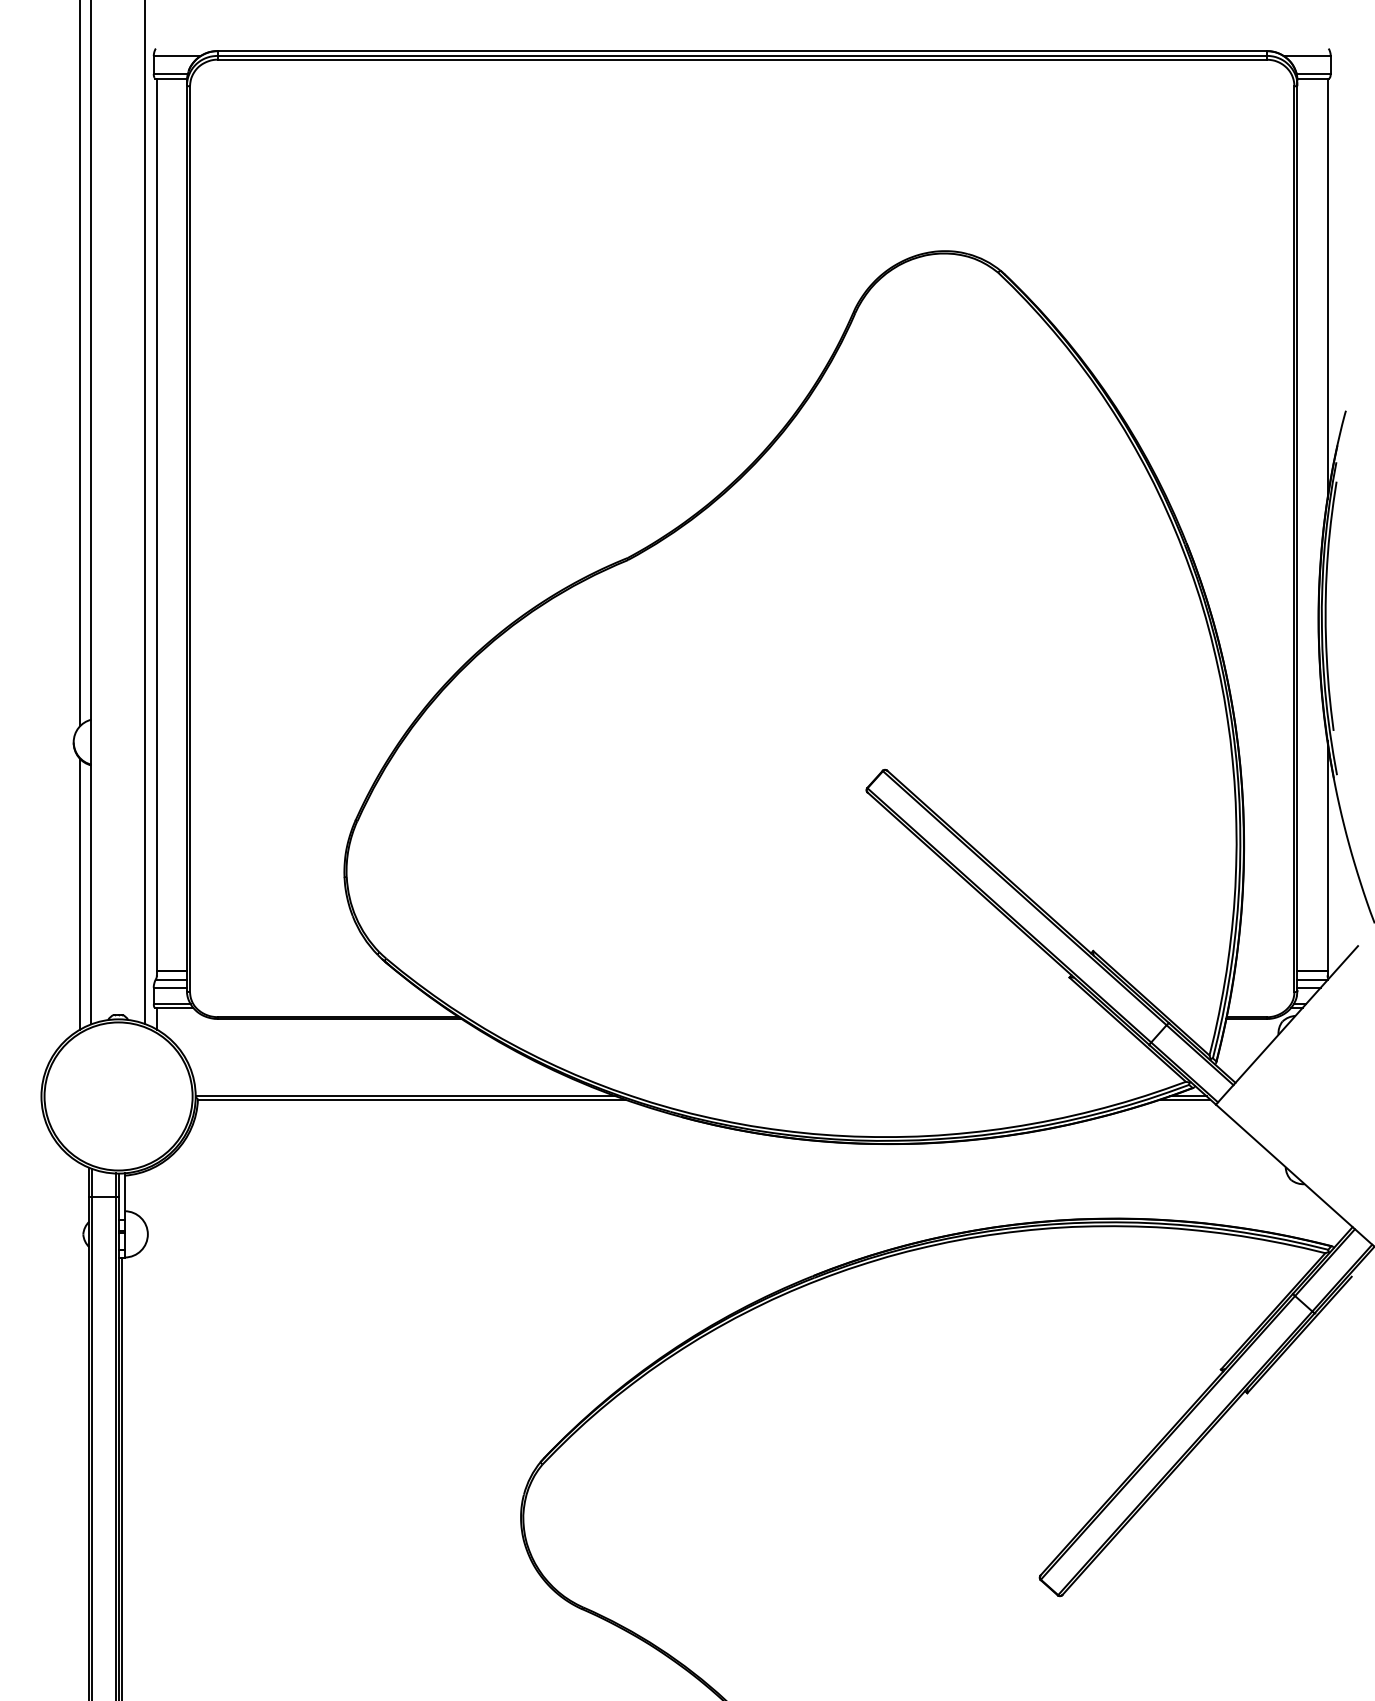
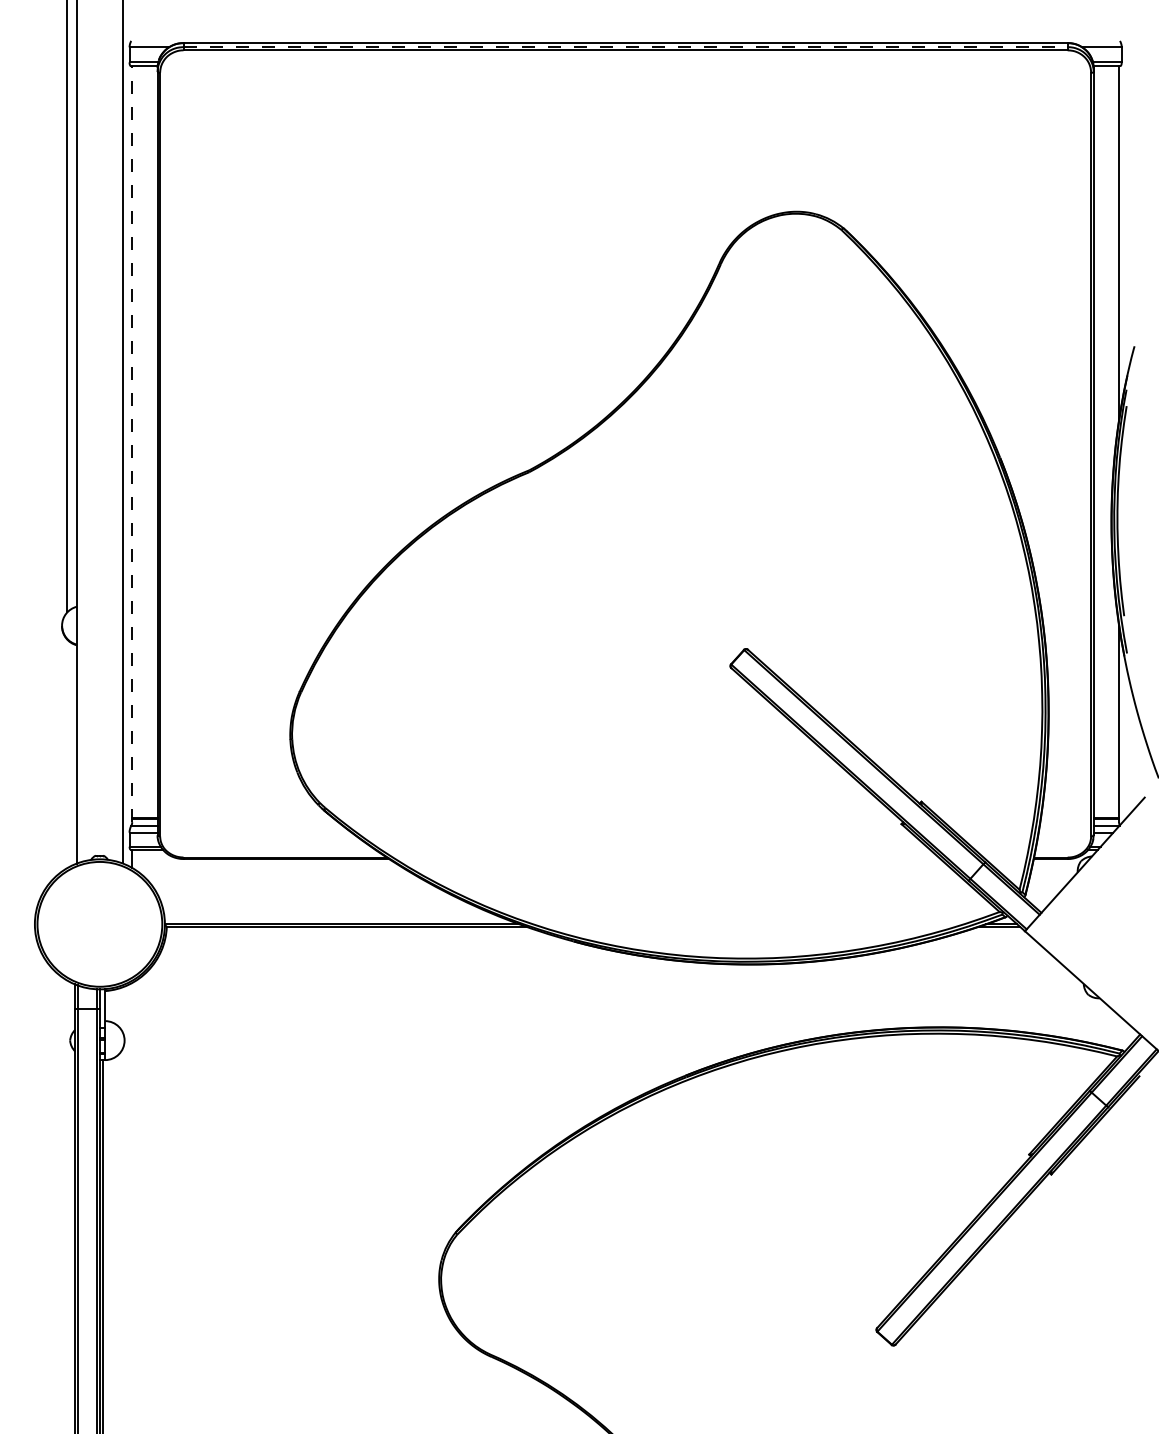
line: (742, 55) -> (625, 46), solid -> dashed
line: (157, 527) -> (132, 444), solid -> dashed
line: (79, 893) -> (66, 753), removed

